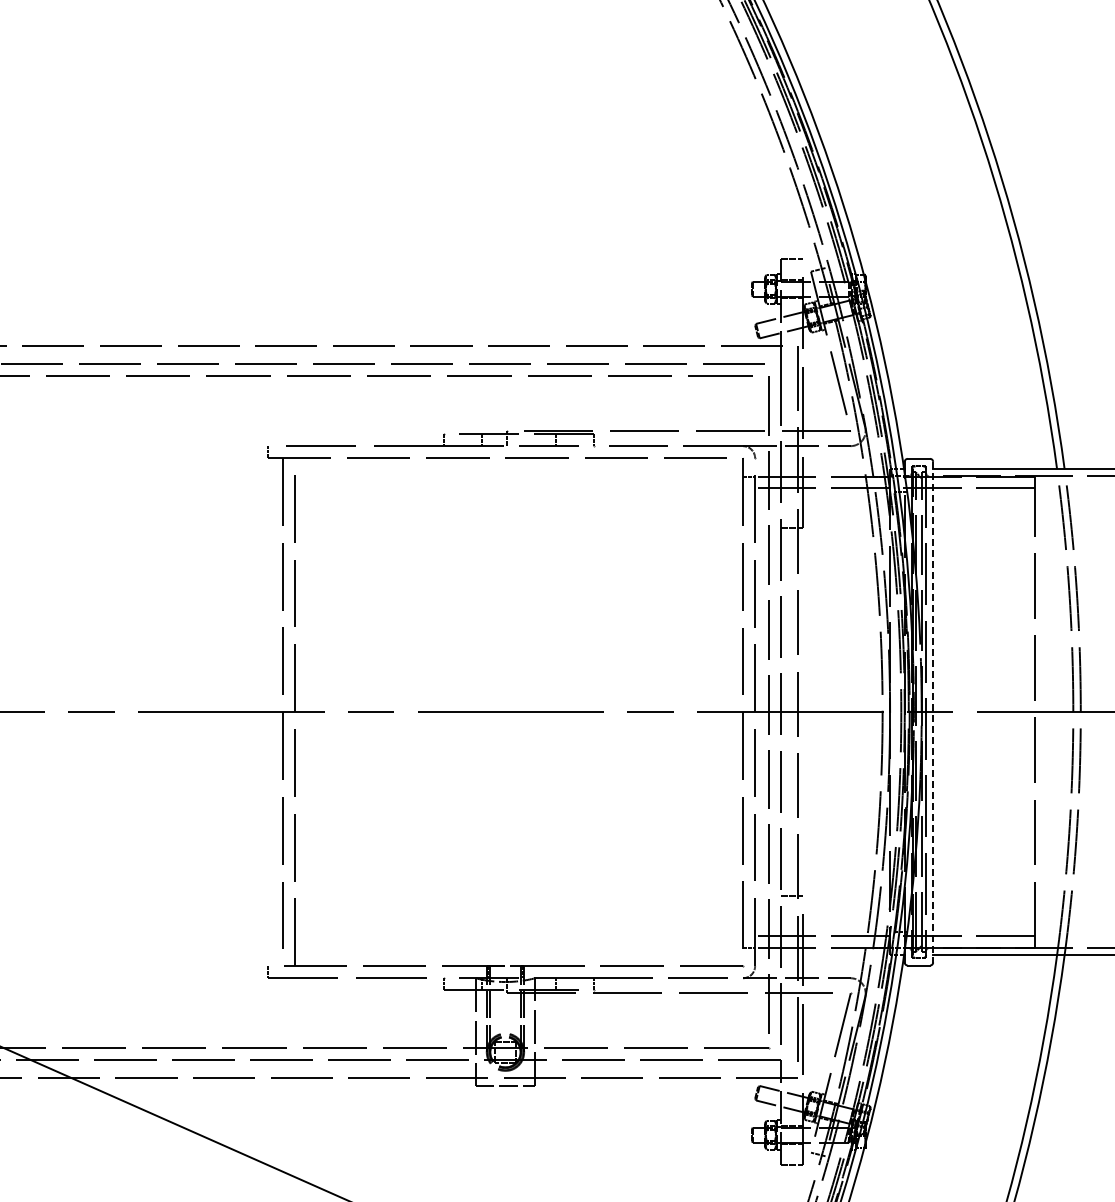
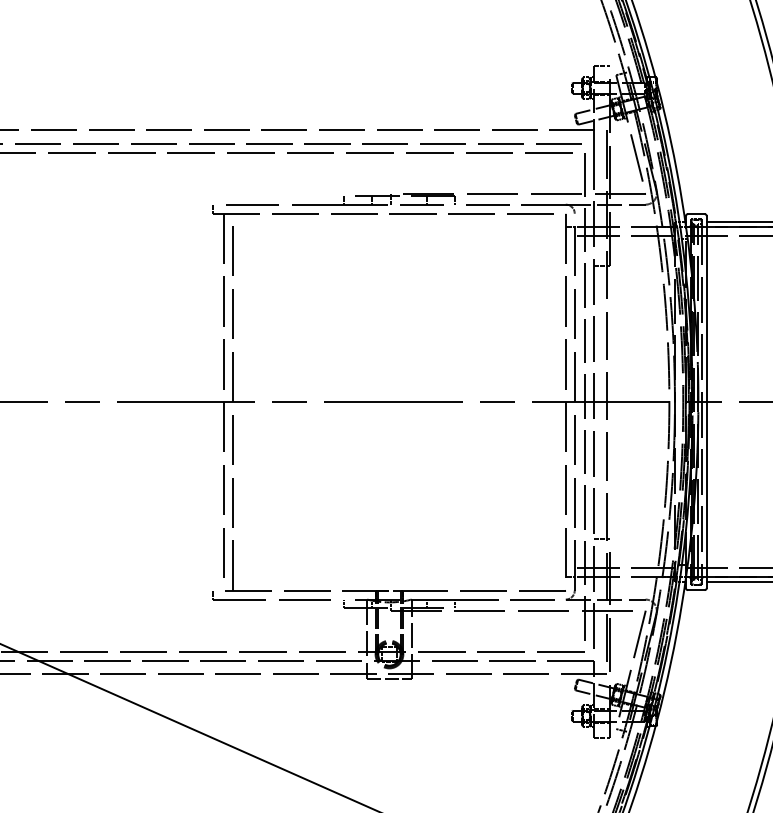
line: (933, 712) -> (707, 402), dashed -> solid

